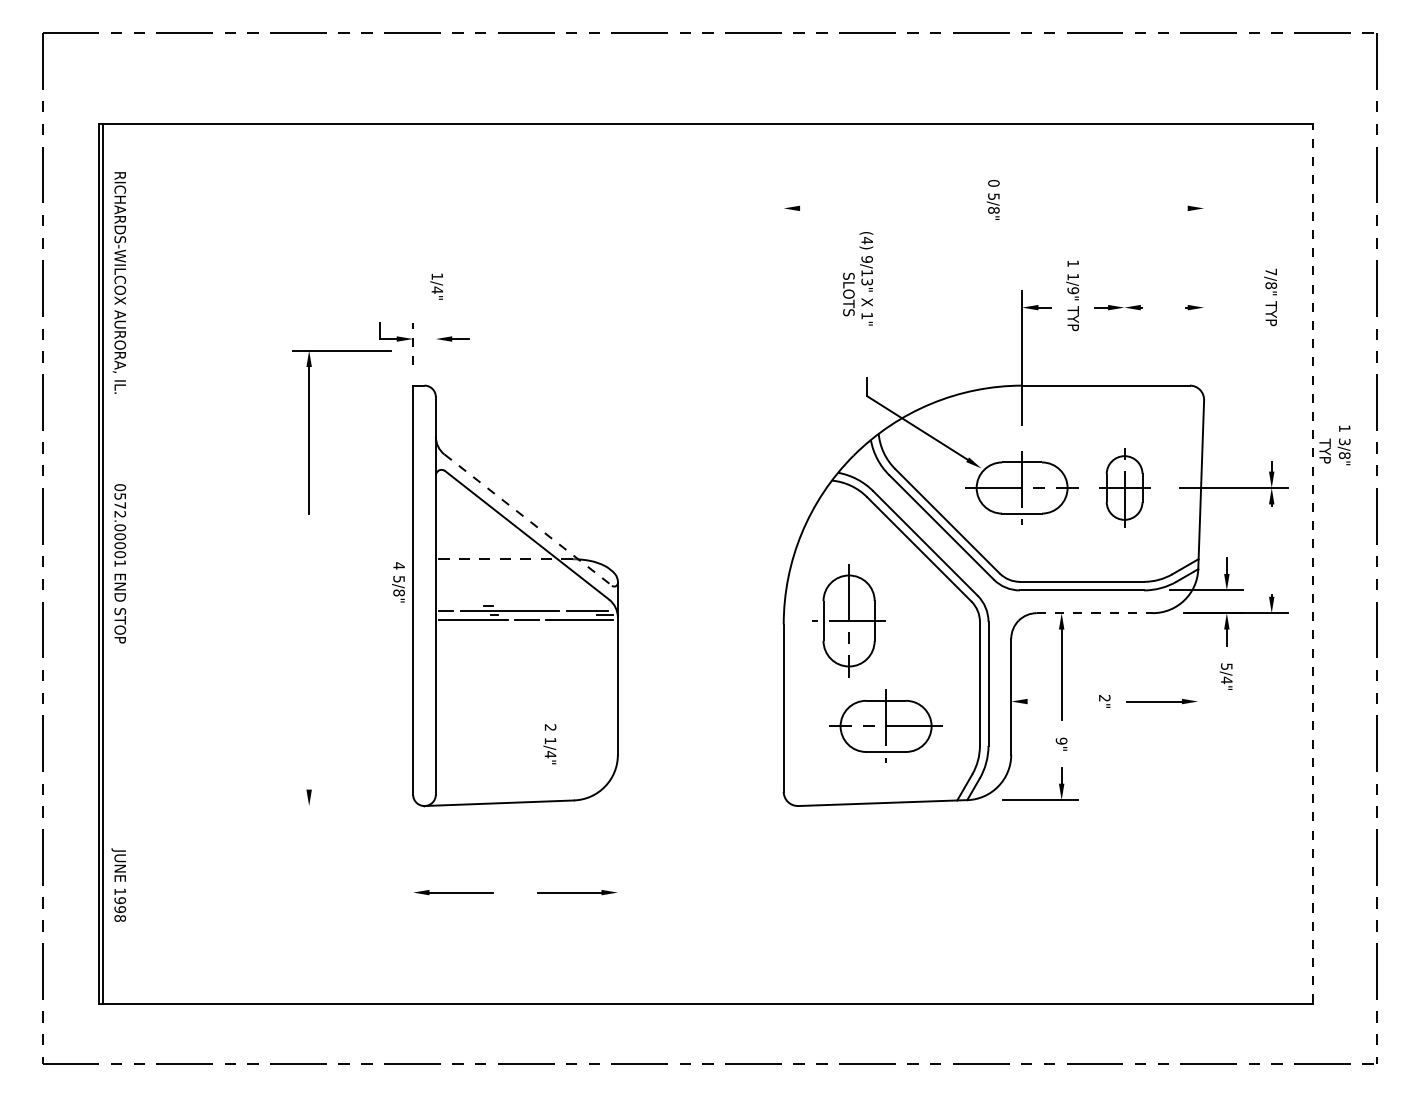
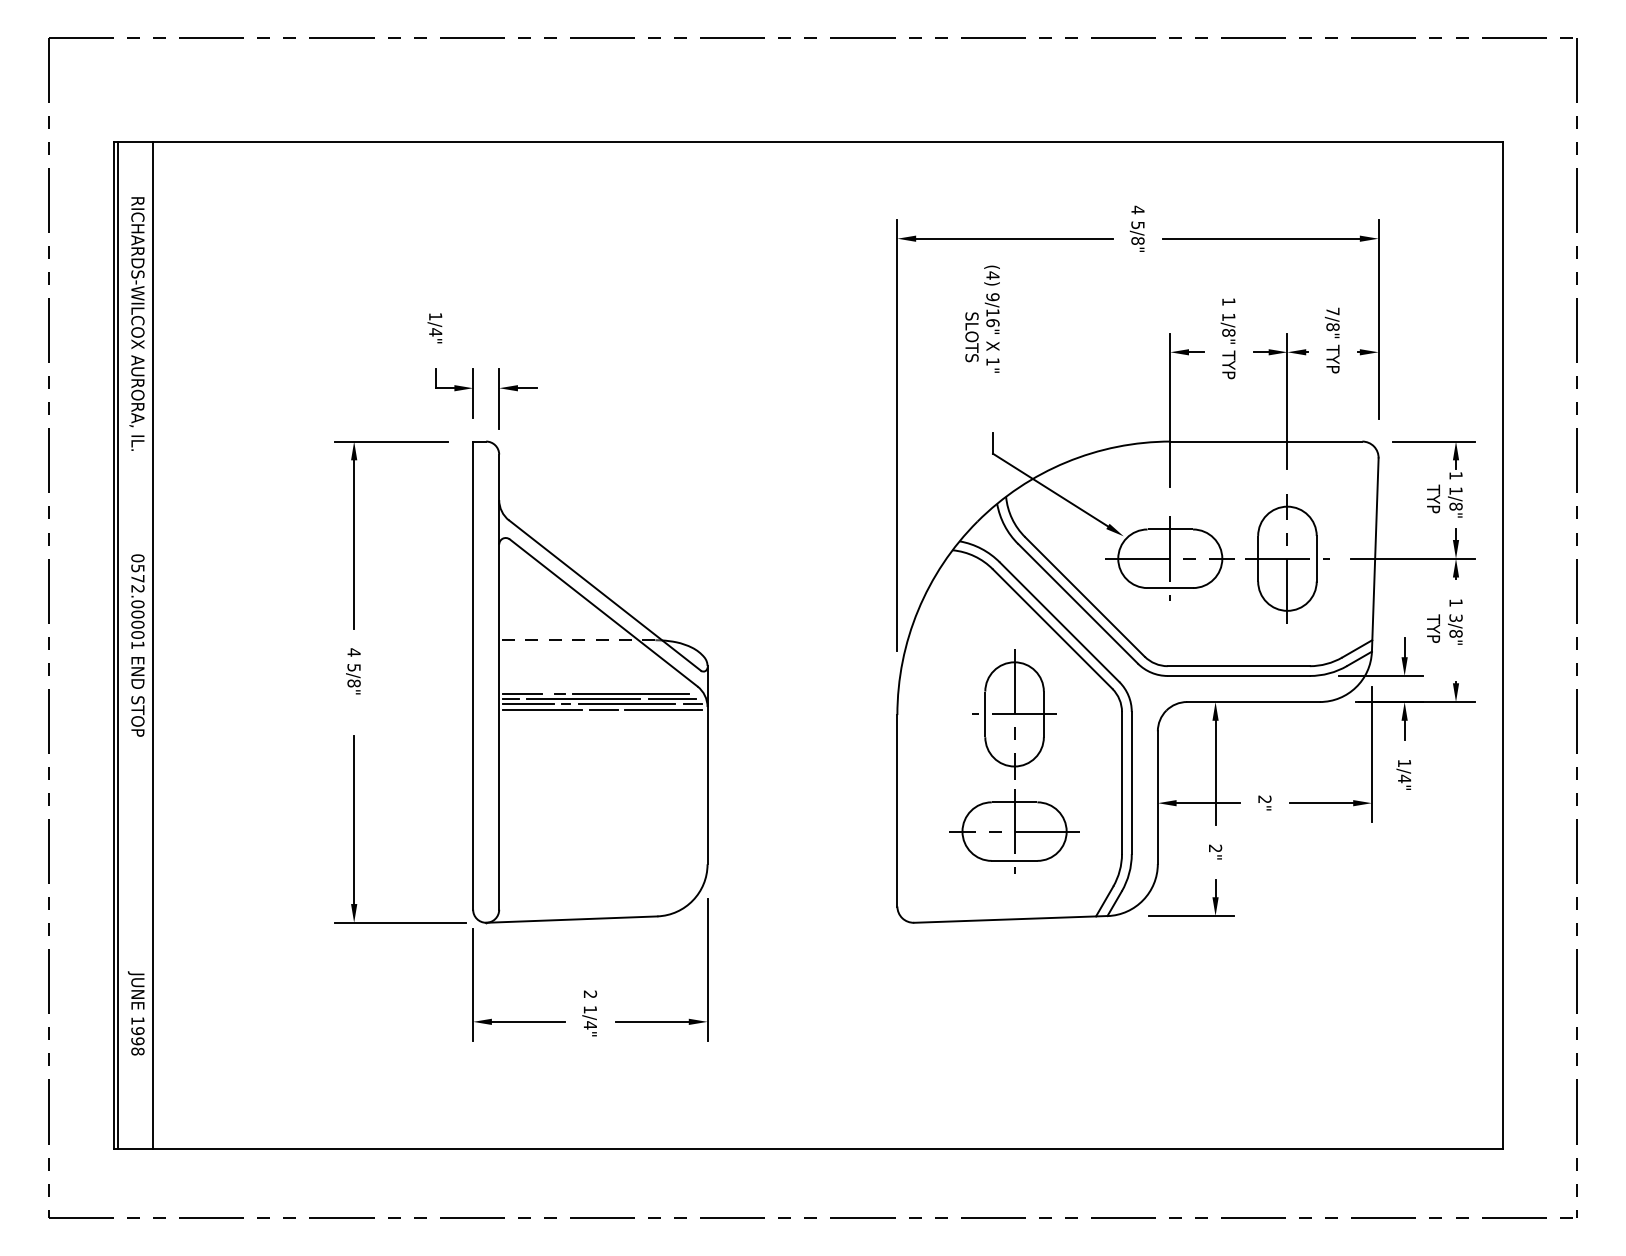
text: (993, 182) -> (1137, 209), 0 -> 4
line: (885, 208) -> (1013, 238), added
line: (1101, 208) -> (1261, 238), added
line: (1204, 278) -> (1379, 318), added
text: (867, 281) -> (993, 322), 9/13" -> 9/16"
text: (436, 286) -> (434, 328), moved
text: (1072, 290) -> (1227, 332), 1/9" -> 1/8"
text: (1270, 297) -> (1332, 340), moved
line: (413, 343) -> (473, 393), dashed -> solid
line: (435, 348) -> (498, 399), added
line: (1124, 350) -> (1287, 401), added
line: (783, 380) -> (897, 435), added
part: (1256, 423) -> (1438, 484), added
part: (309, 432) -> (354, 535), moved
text: (1334, 445) -> (1444, 622), moved
part: (1124, 487) -> (1287, 558), size x1.43
line: (528, 520) -> (605, 595), dashed -> solid
line: (133, 563) -> (153, 645), added
line: (1312, 563) -> (1502, 645), dashed -> solid
text: (398, 582) -> (353, 671), moved
line: (455, 606) -> (521, 694), added
line: (550, 606) -> (630, 694), added
line: (1094, 613) -> (1253, 702), dashed -> solid
line: (460, 614) -> (527, 703), added
line: (547, 614) -> (626, 703), added
part: (848, 620) -> (1013, 713), moved
line: (1198, 658) -> (1372, 753), added
text: (1226, 666) -> (1404, 763), 5/4" -> 1/4"
line: (1054, 701) -> (1207, 803), added
line: (309, 715) -> (354, 819), added
text: (1061, 740) -> (1215, 847), 9" -> 2"
text: (549, 744) -> (589, 1013), moved
line: (349, 806) -> (400, 923), added
line: (617, 846) -> (707, 969), added
line: (413, 859) -> (473, 984), added

